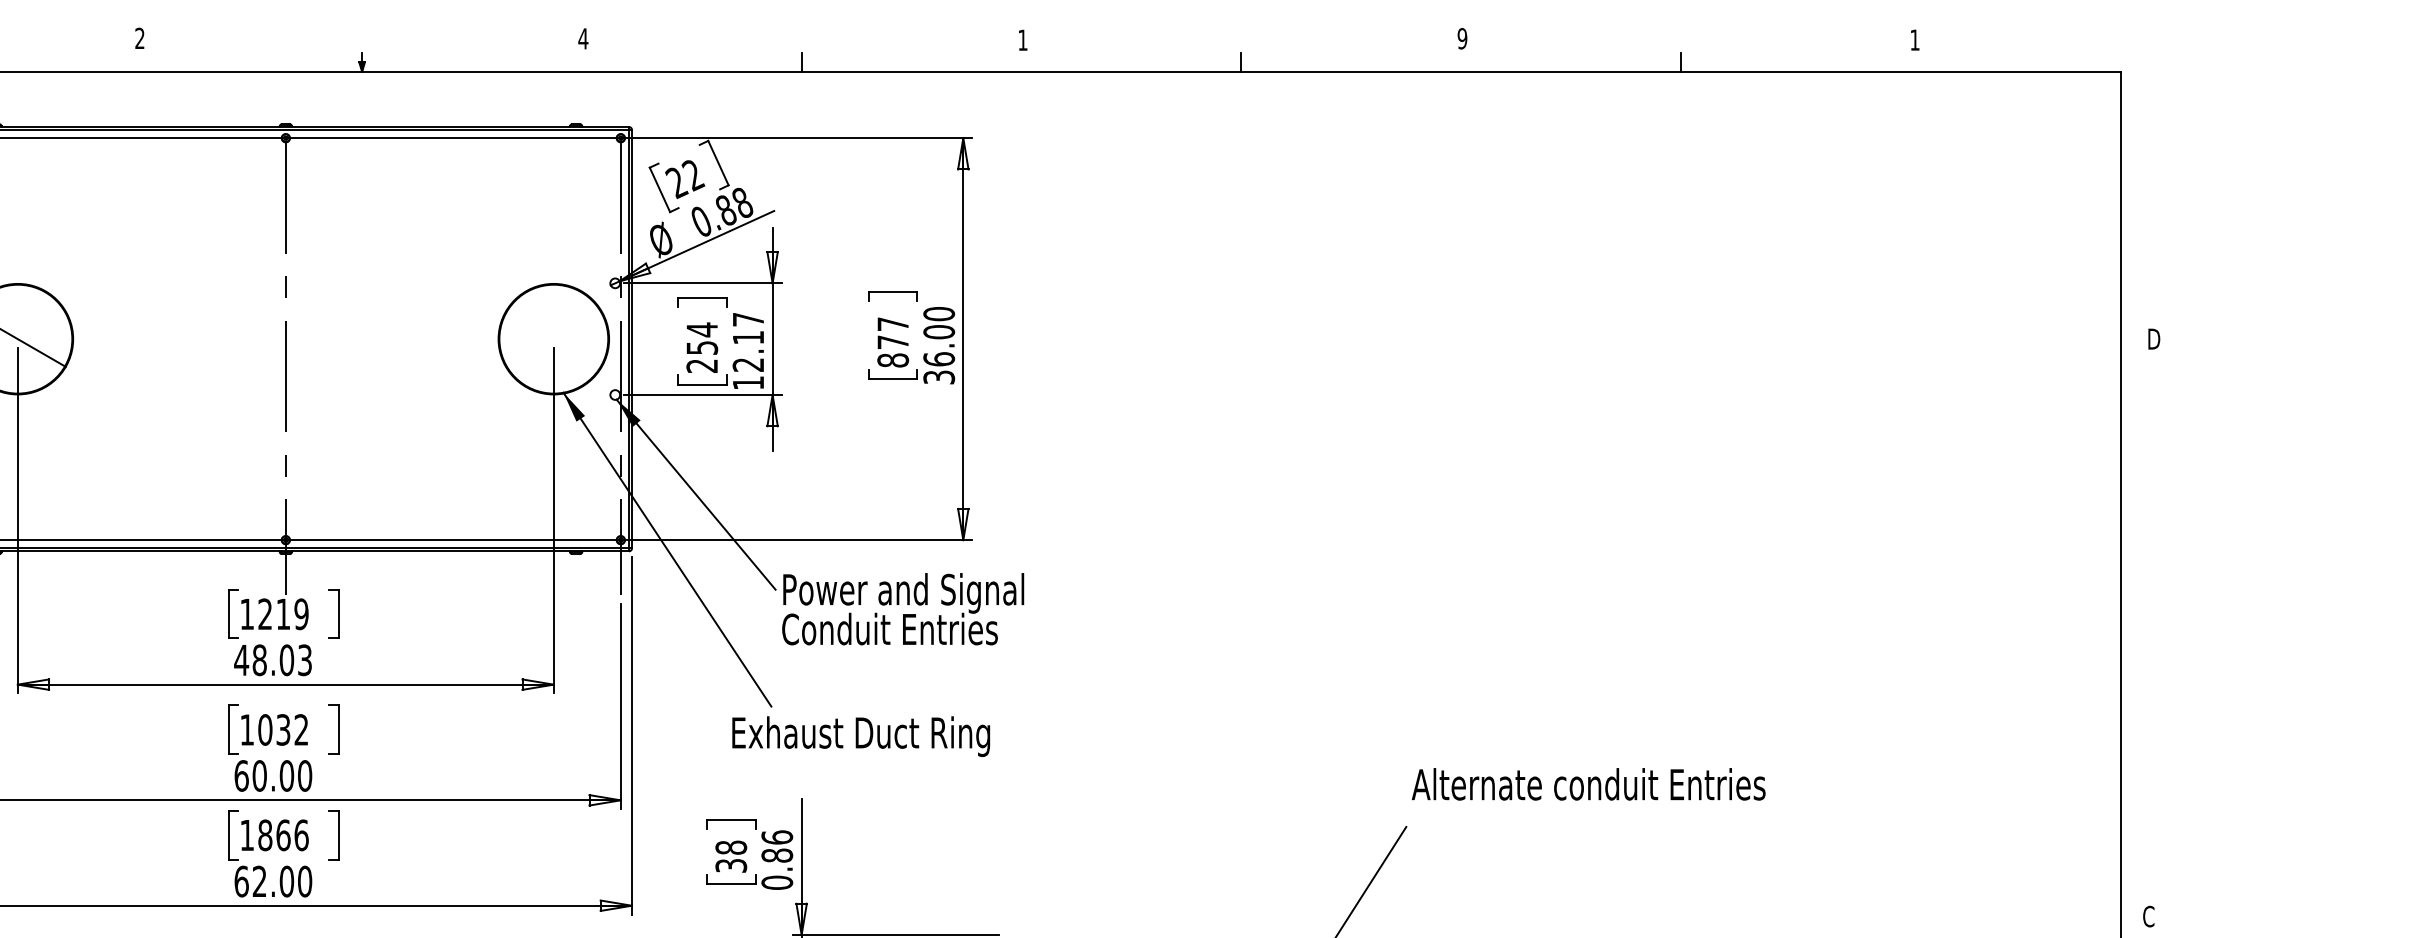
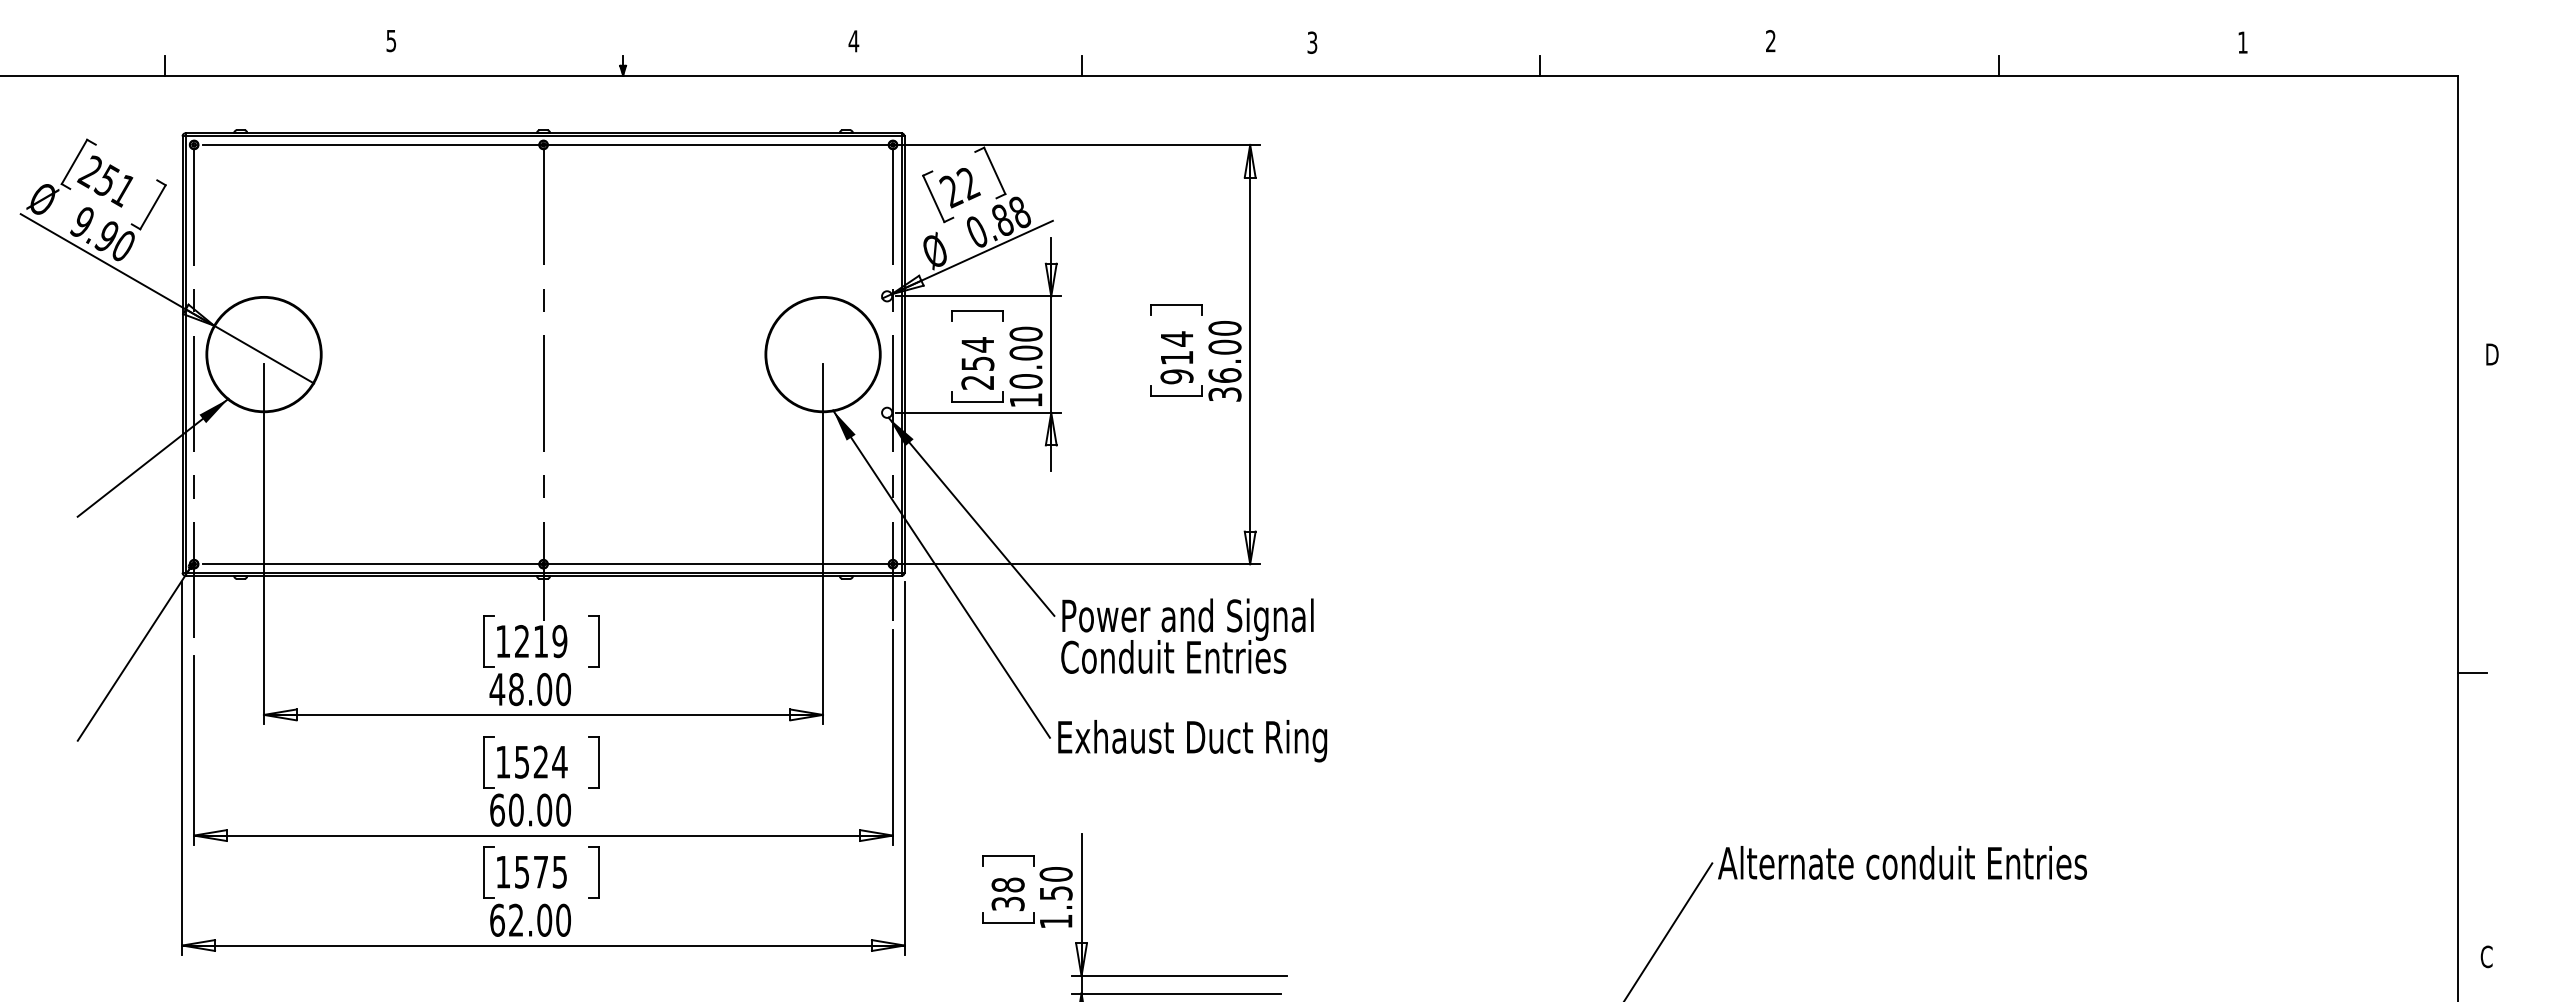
text: (140, 38) -> (391, 40), 2 -> 5
text: (1462, 39) -> (1770, 41), 9 -> 2
text: (1023, 40) -> (1312, 42), 1 -> 3
text: (747, 341) -> (1025, 357), 12.17 -> 10.00
text: (892, 341) -> (1176, 357), 877 -> 914
line: (2134, 644) -> (2471, 673), added
text: (304, 660) -> (563, 689), 48.03 -> 48.00
text: (282, 729) -> (540, 761), 1032 -> 1524
text: (861, 736) -> (1192, 741), moved
text: (1588, 783) -> (1902, 862), moved
text: (282, 834) -> (540, 871), 1866 -> 1575
text: (776, 859) -> (1055, 897), 0.86 -> 1.50

